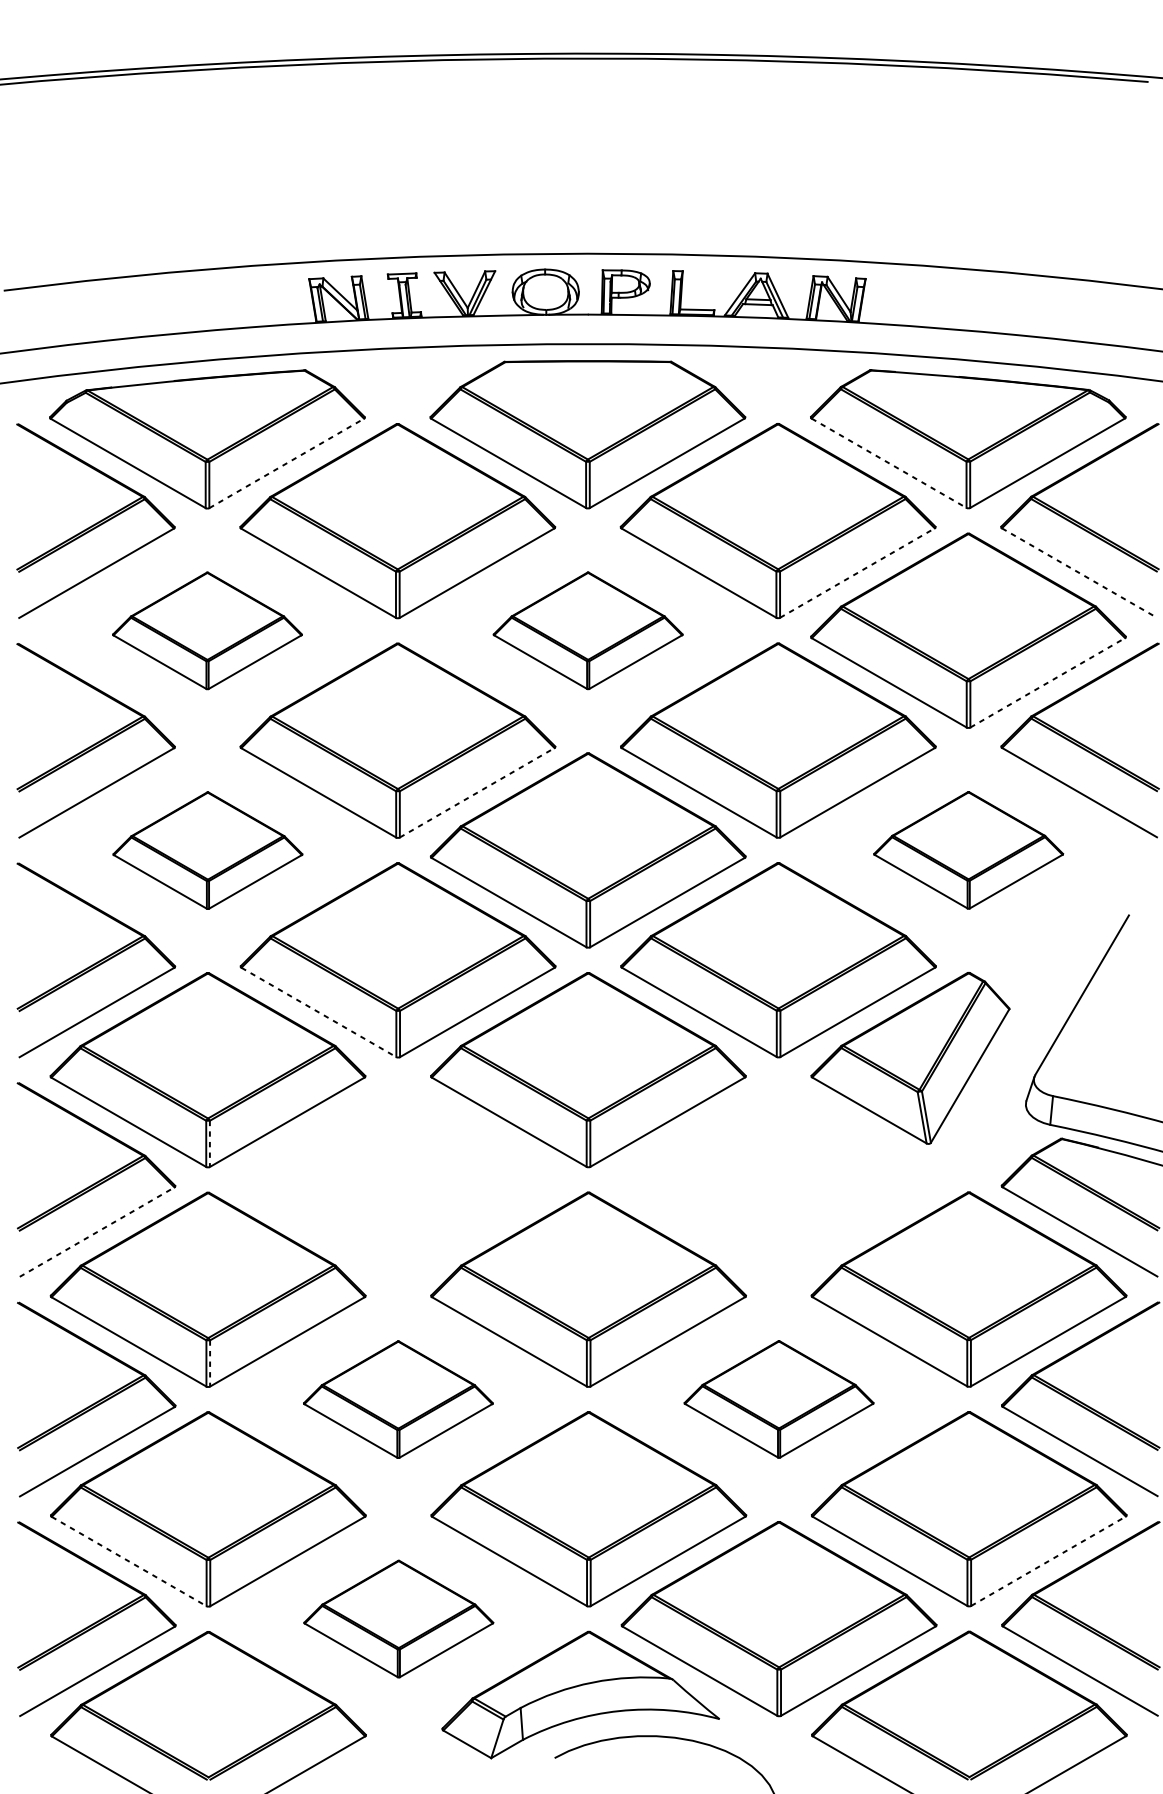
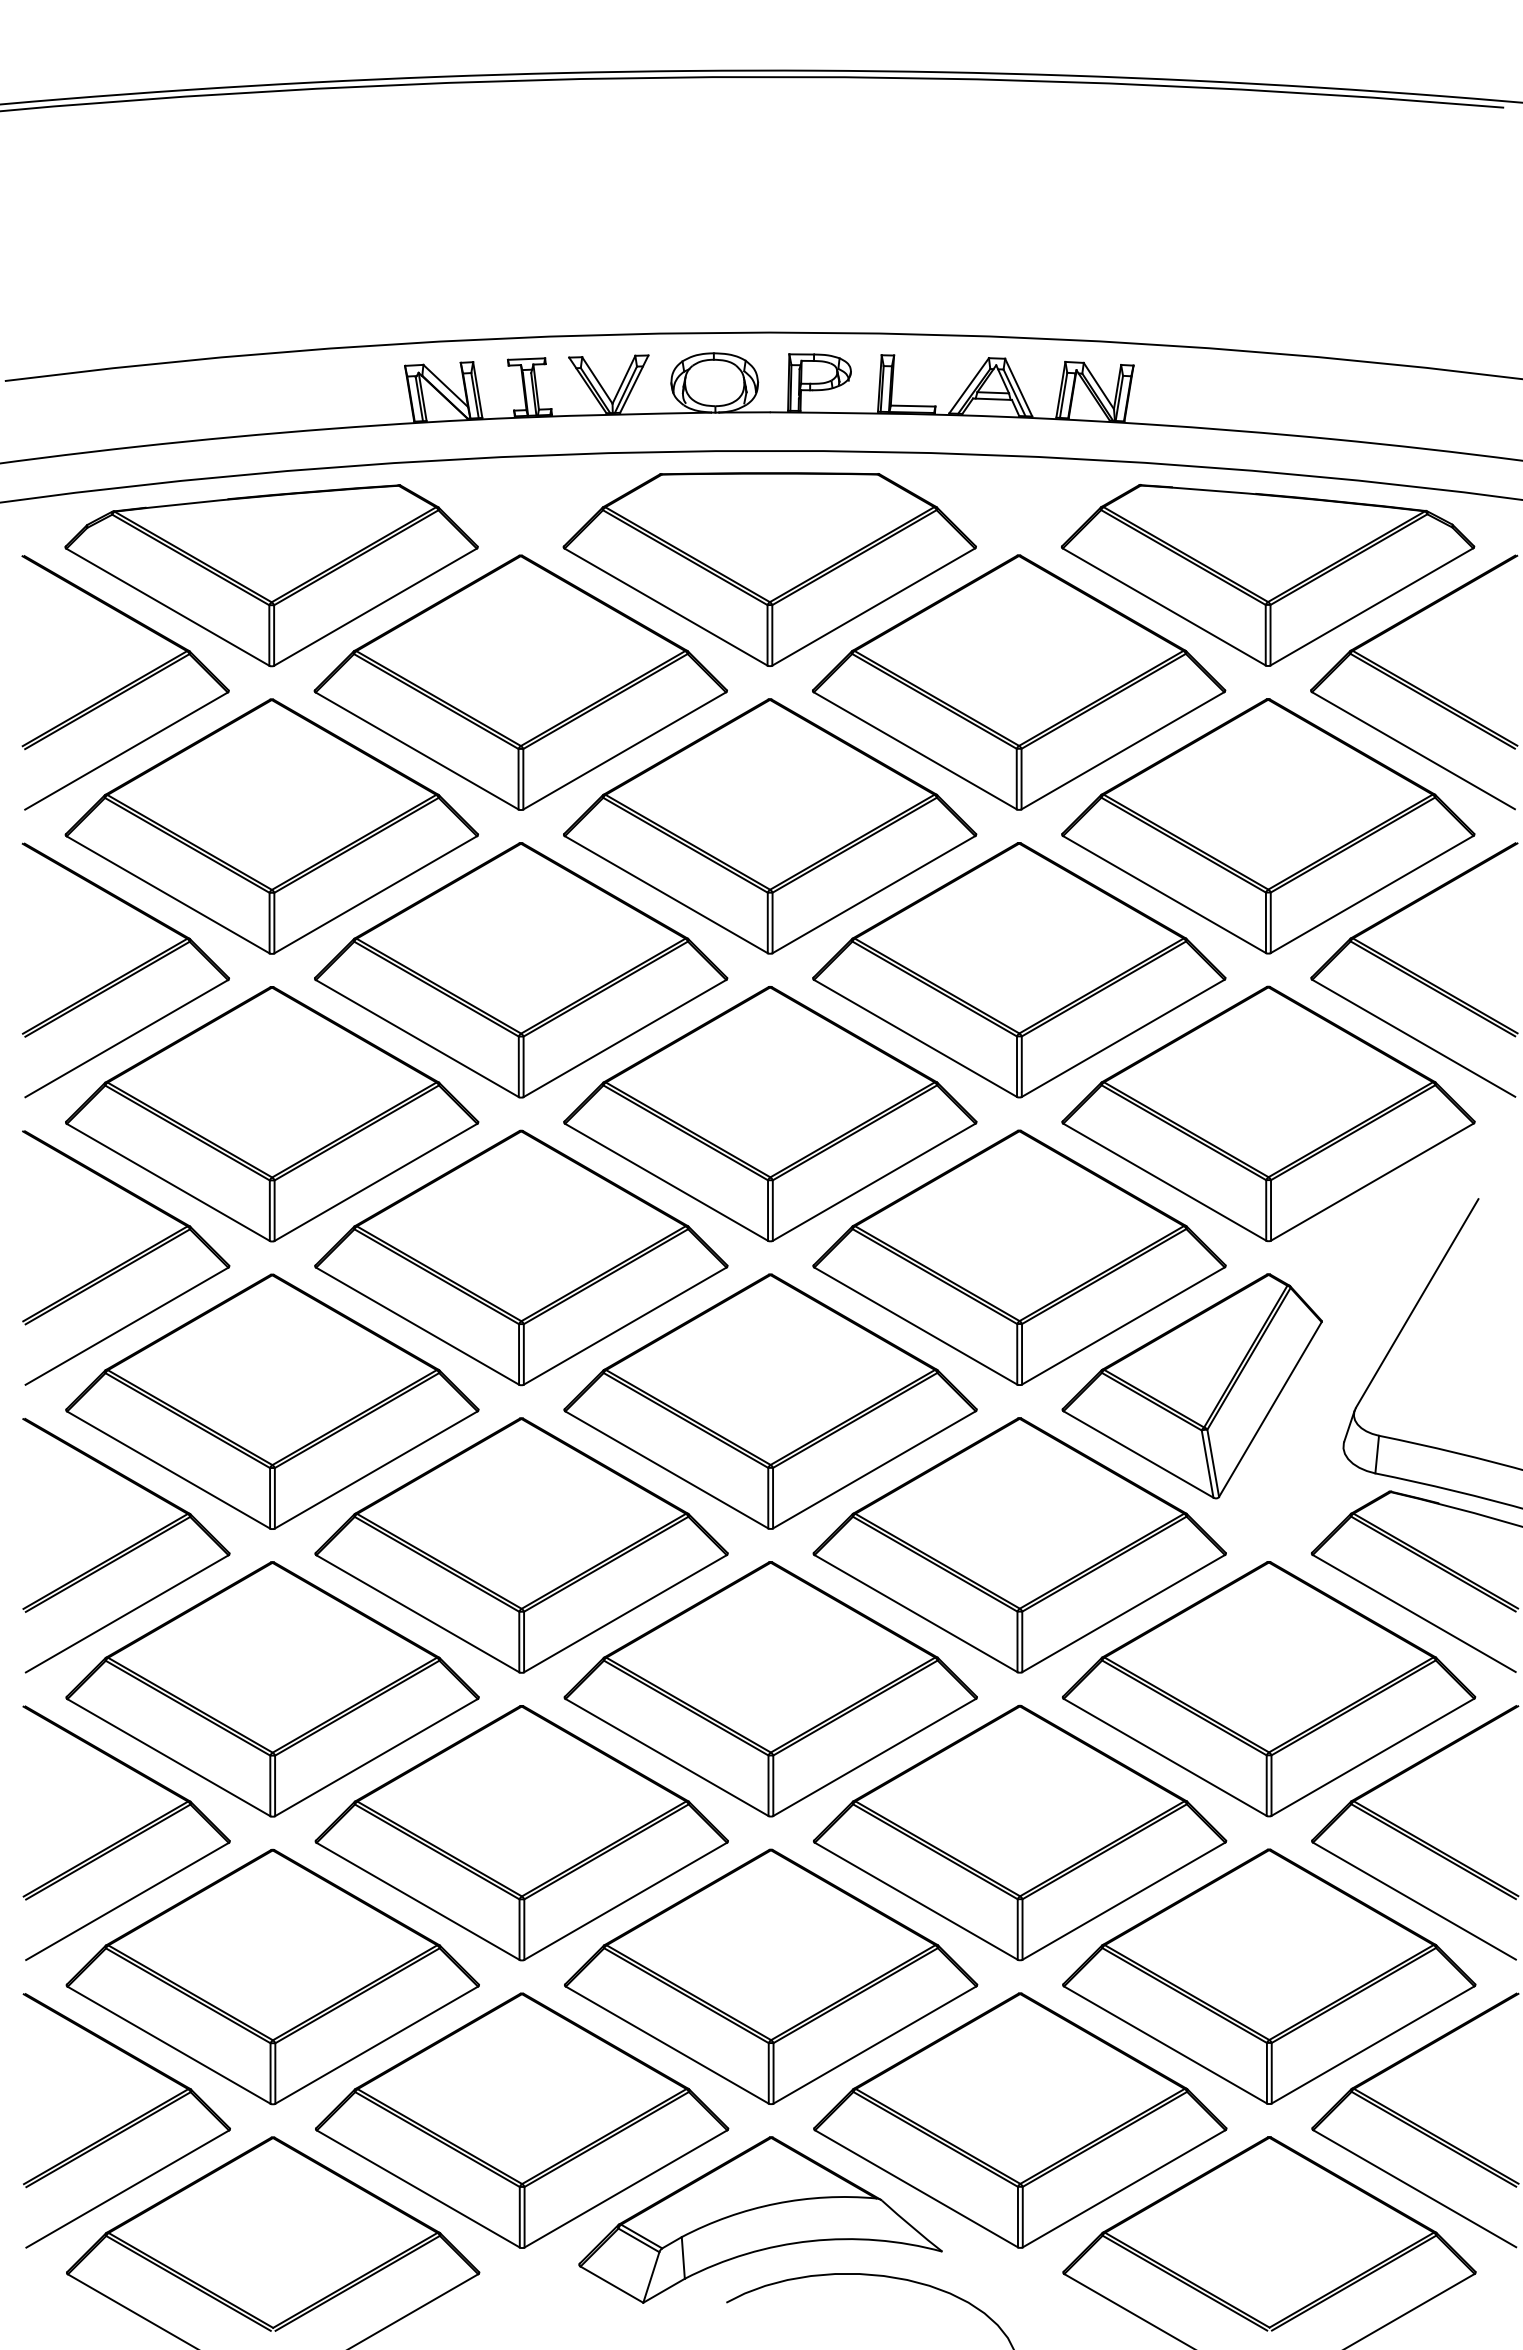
line: (286, 462) -> (375, 606), dashed -> solid
line: (889, 463) -> (1164, 607), dashed -> solid
line: (857, 572) -> (1123, 750), dashed -> solid
line: (1079, 572) -> (1413, 750), dashed -> solid
part: (207, 630) -> (271, 826), size x1.67
part: (588, 630) -> (770, 826), size x1.67
line: (1048, 682) -> (1372, 894), dashed -> solid
line: (477, 792) -> (625, 1038), dashed -> solid
part: (208, 850) -> (272, 1114), size x1.67
part: (968, 850) -> (1268, 1113), size x1.67
line: (319, 1012) -> (418, 1326), dashed -> solid
line: (209, 1144) -> (274, 1498), dashed -> solid
part: (398, 1179) -> (521, 1545), added
part: (778, 1179) -> (1019, 1545), added
line: (97, 1231) -> (127, 1613), dashed -> solid
line: (210, 1363) -> (275, 1786), dashed -> solid
part: (398, 1399) -> (521, 1833), size x1.67
part: (779, 1399) -> (1020, 1832), size x1.67
line: (1048, 1560) -> (1373, 2044), dashed -> solid
line: (129, 1561) -> (169, 2045), dashed -> solid
part: (398, 1618) -> (522, 2120), size x1.67

